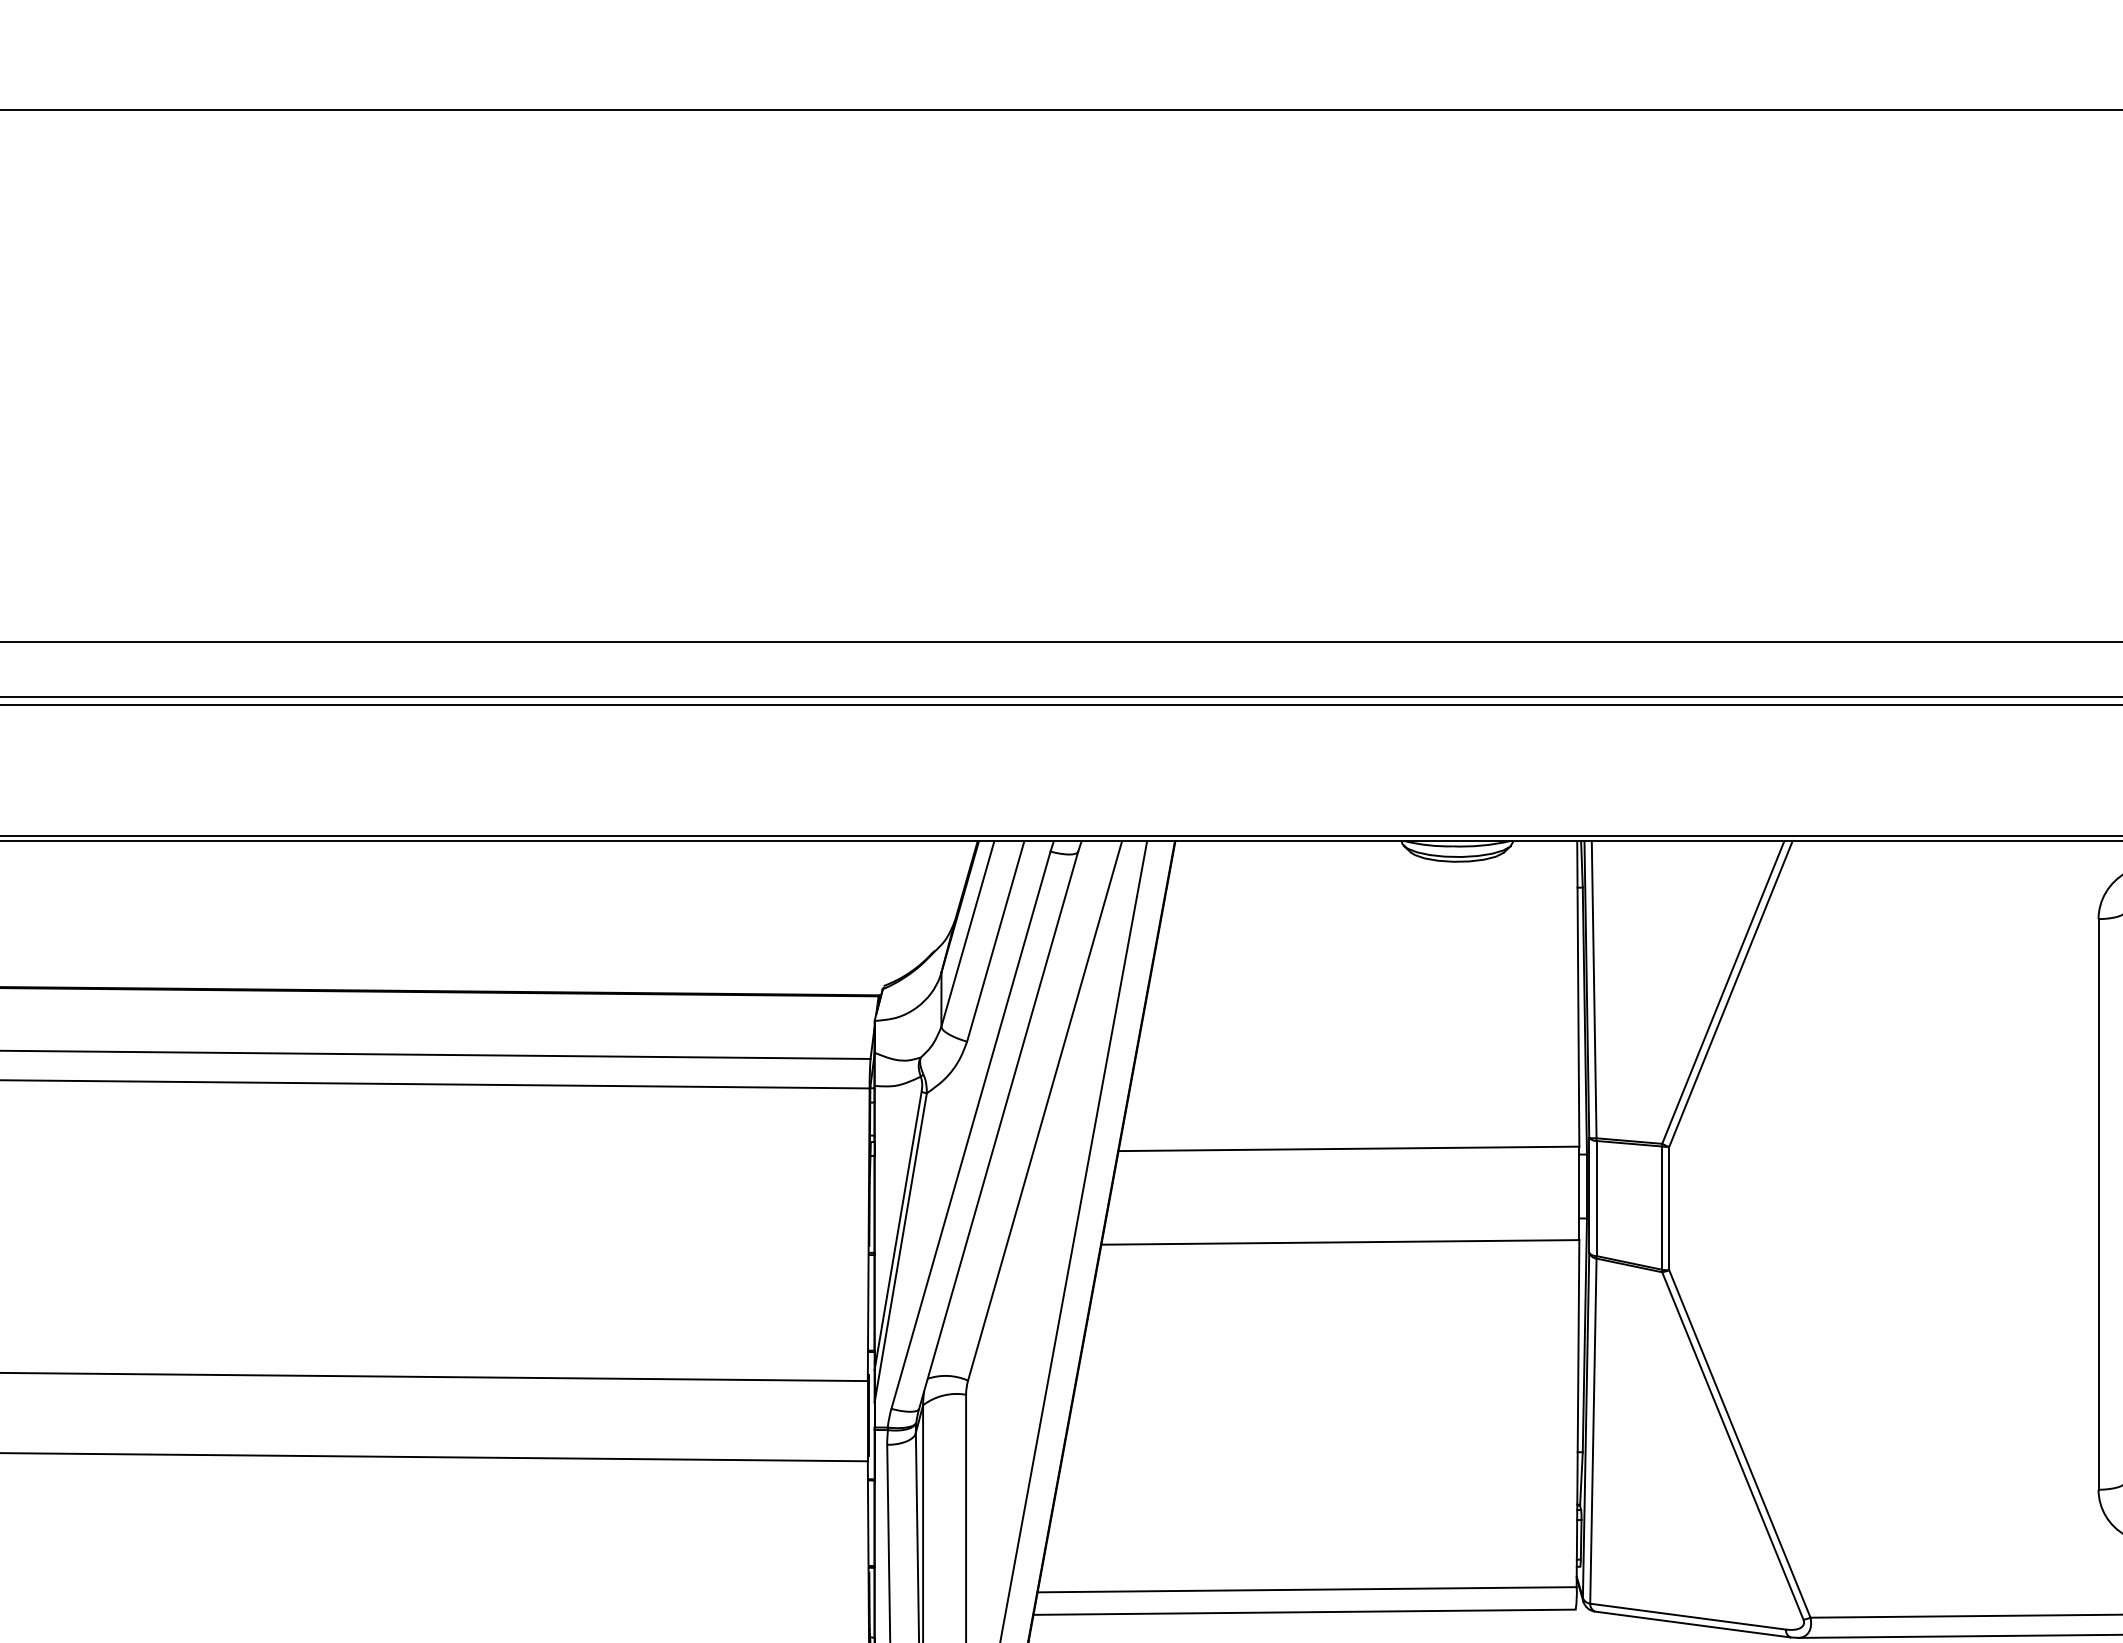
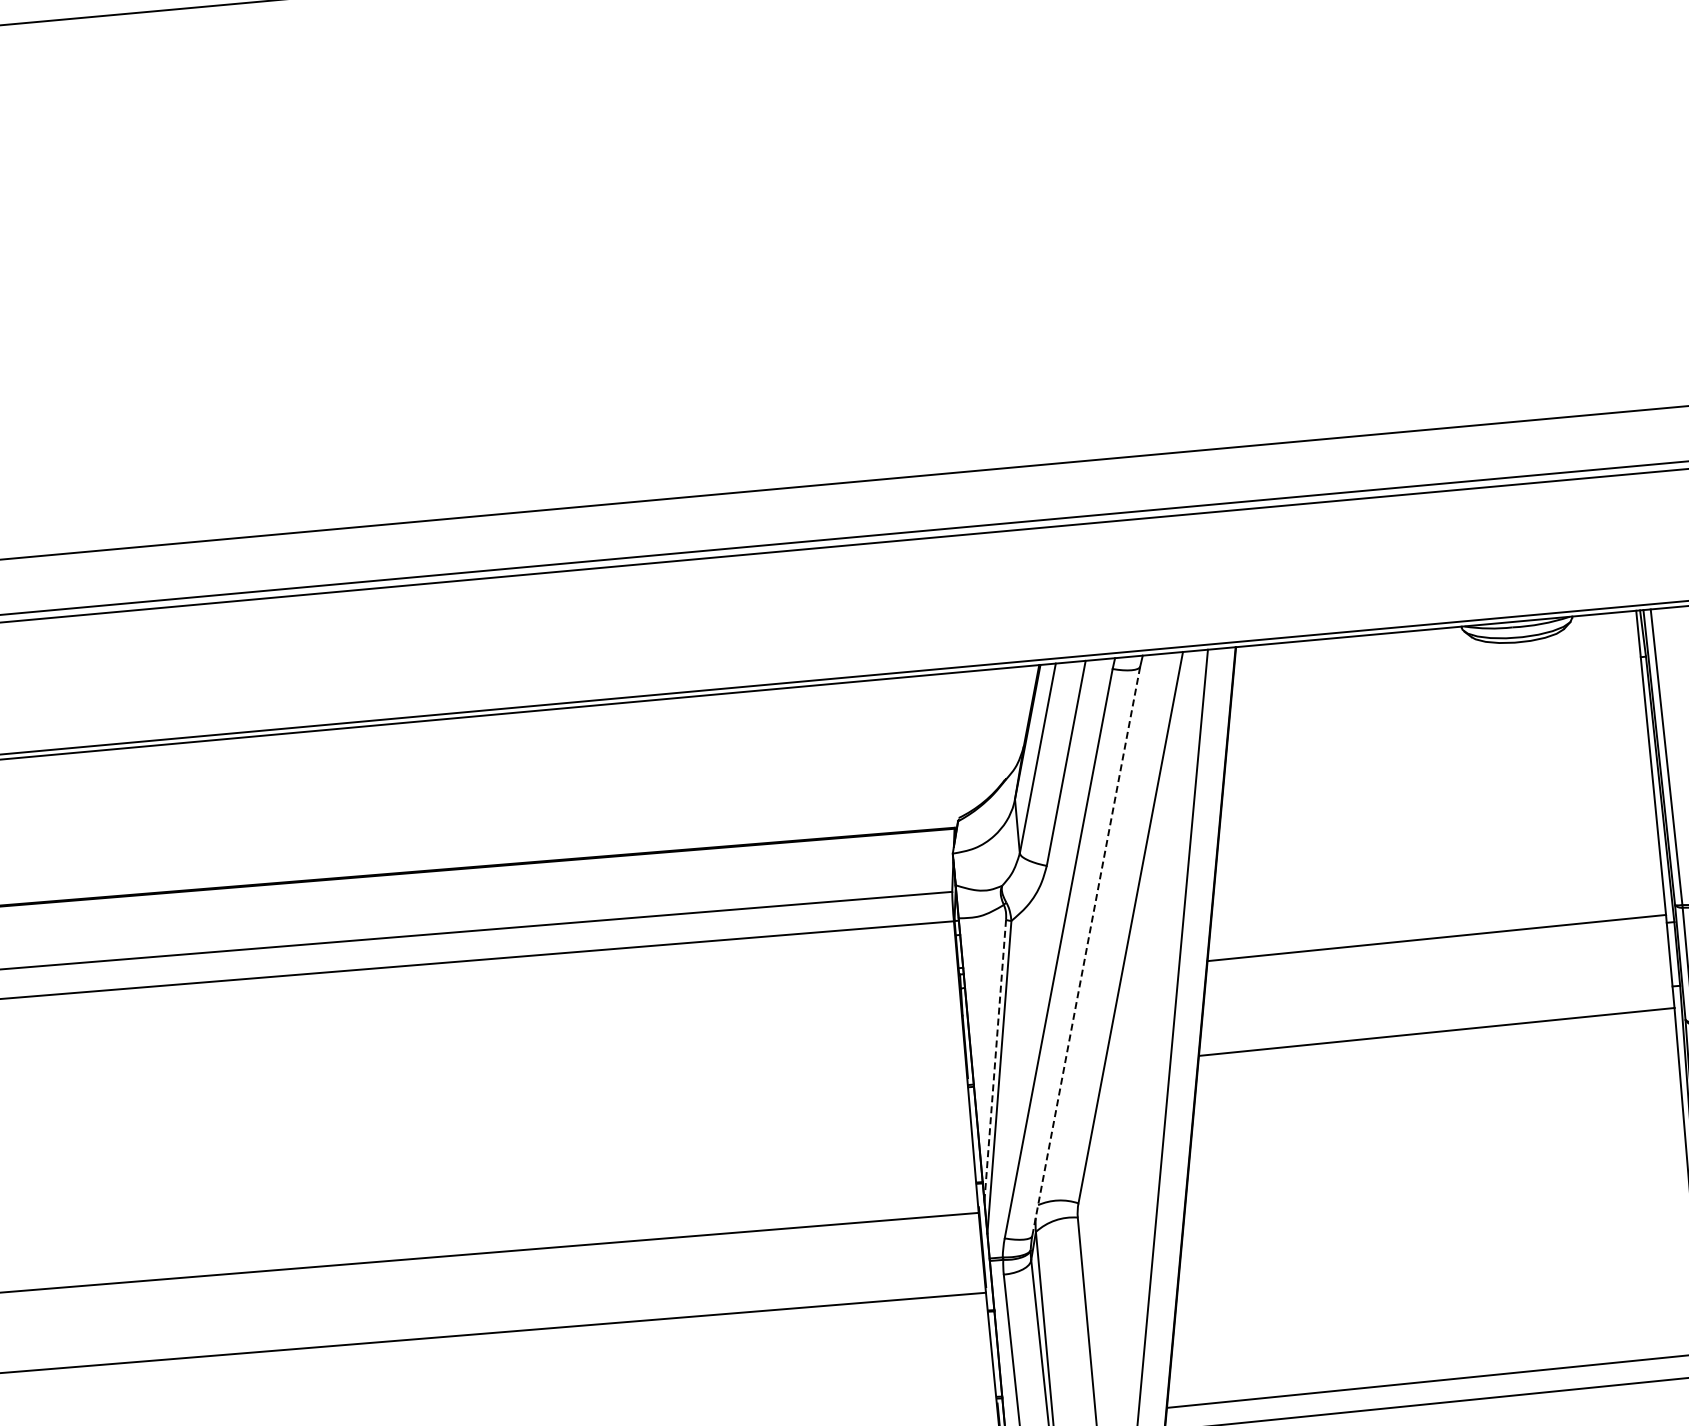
line: (998, 1130) -> (1086, 951), solid -> dashed
line: (898, 1231) -> (995, 1061), solid -> dashed

